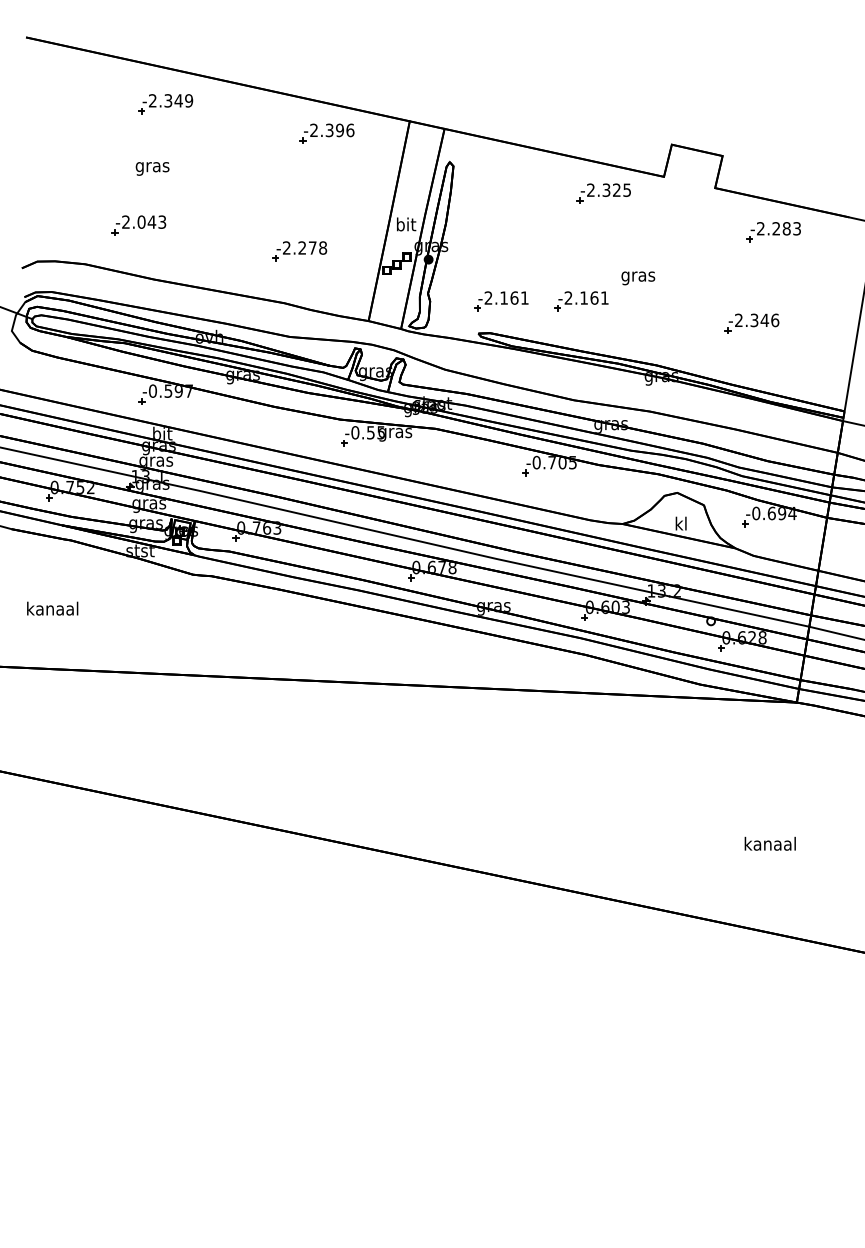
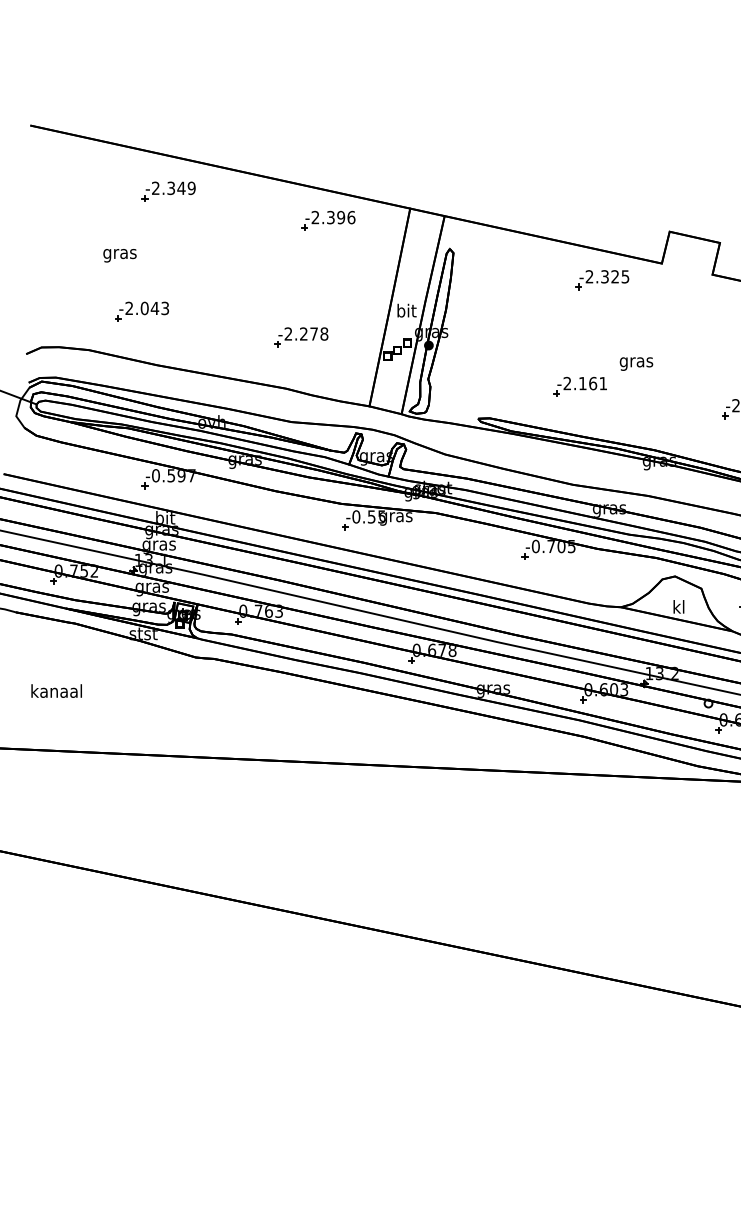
text: (152, 168) -> (119, 255), moved
part: (501, 301) -> (501, 386), removed

